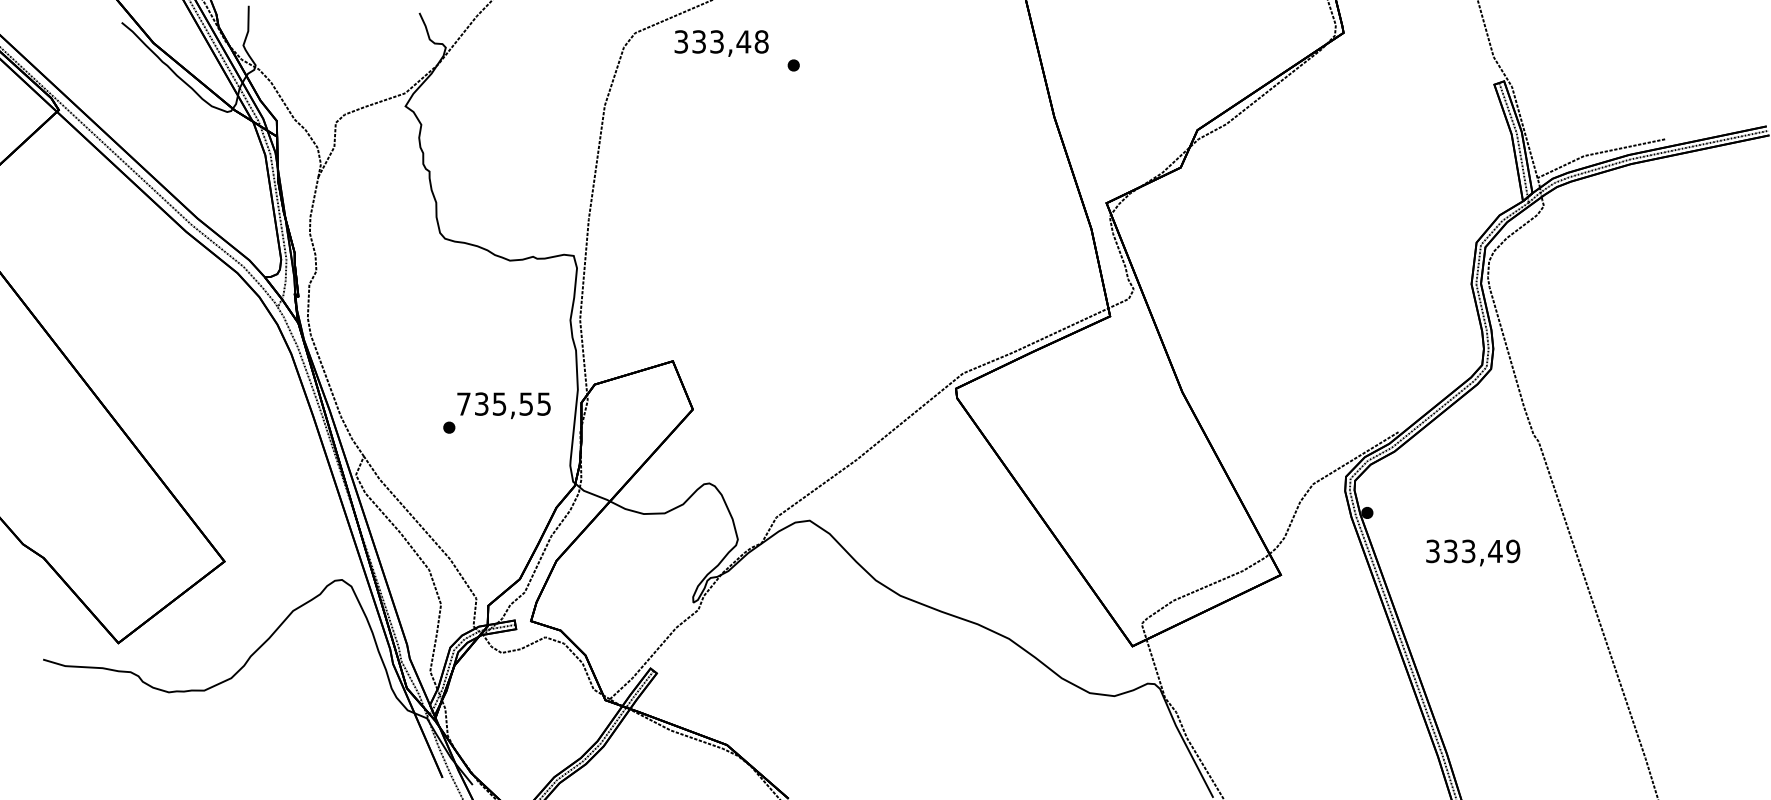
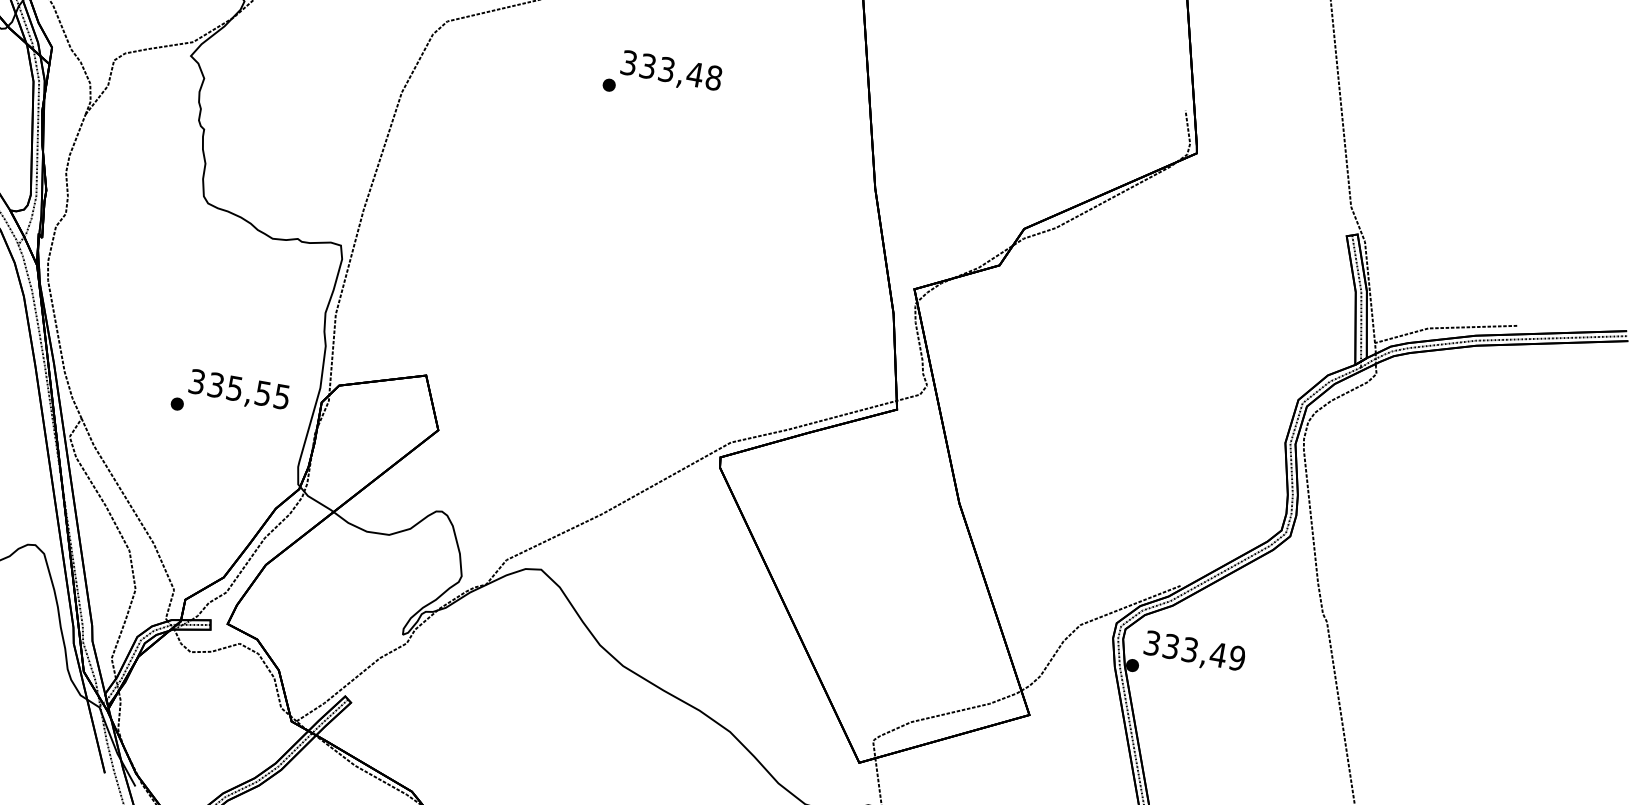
text: (721, 43) -> (671, 72), moved
text: (463, 403) -> (196, 381), 735,55 -> 335,55
text: (1473, 552) -> (1195, 652), moved

